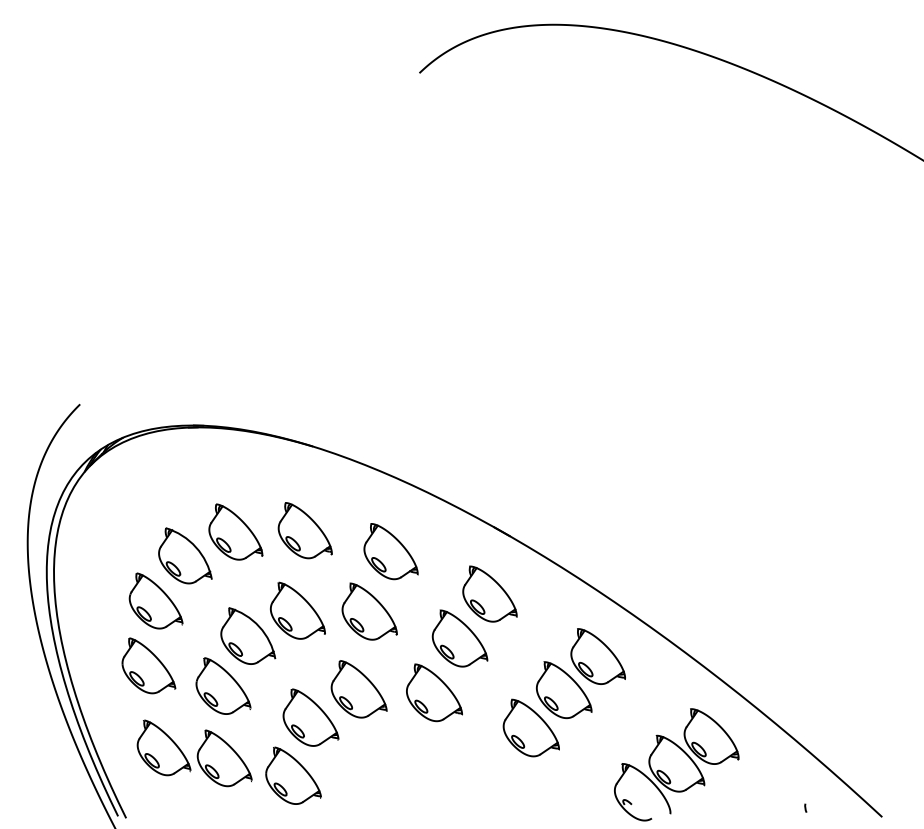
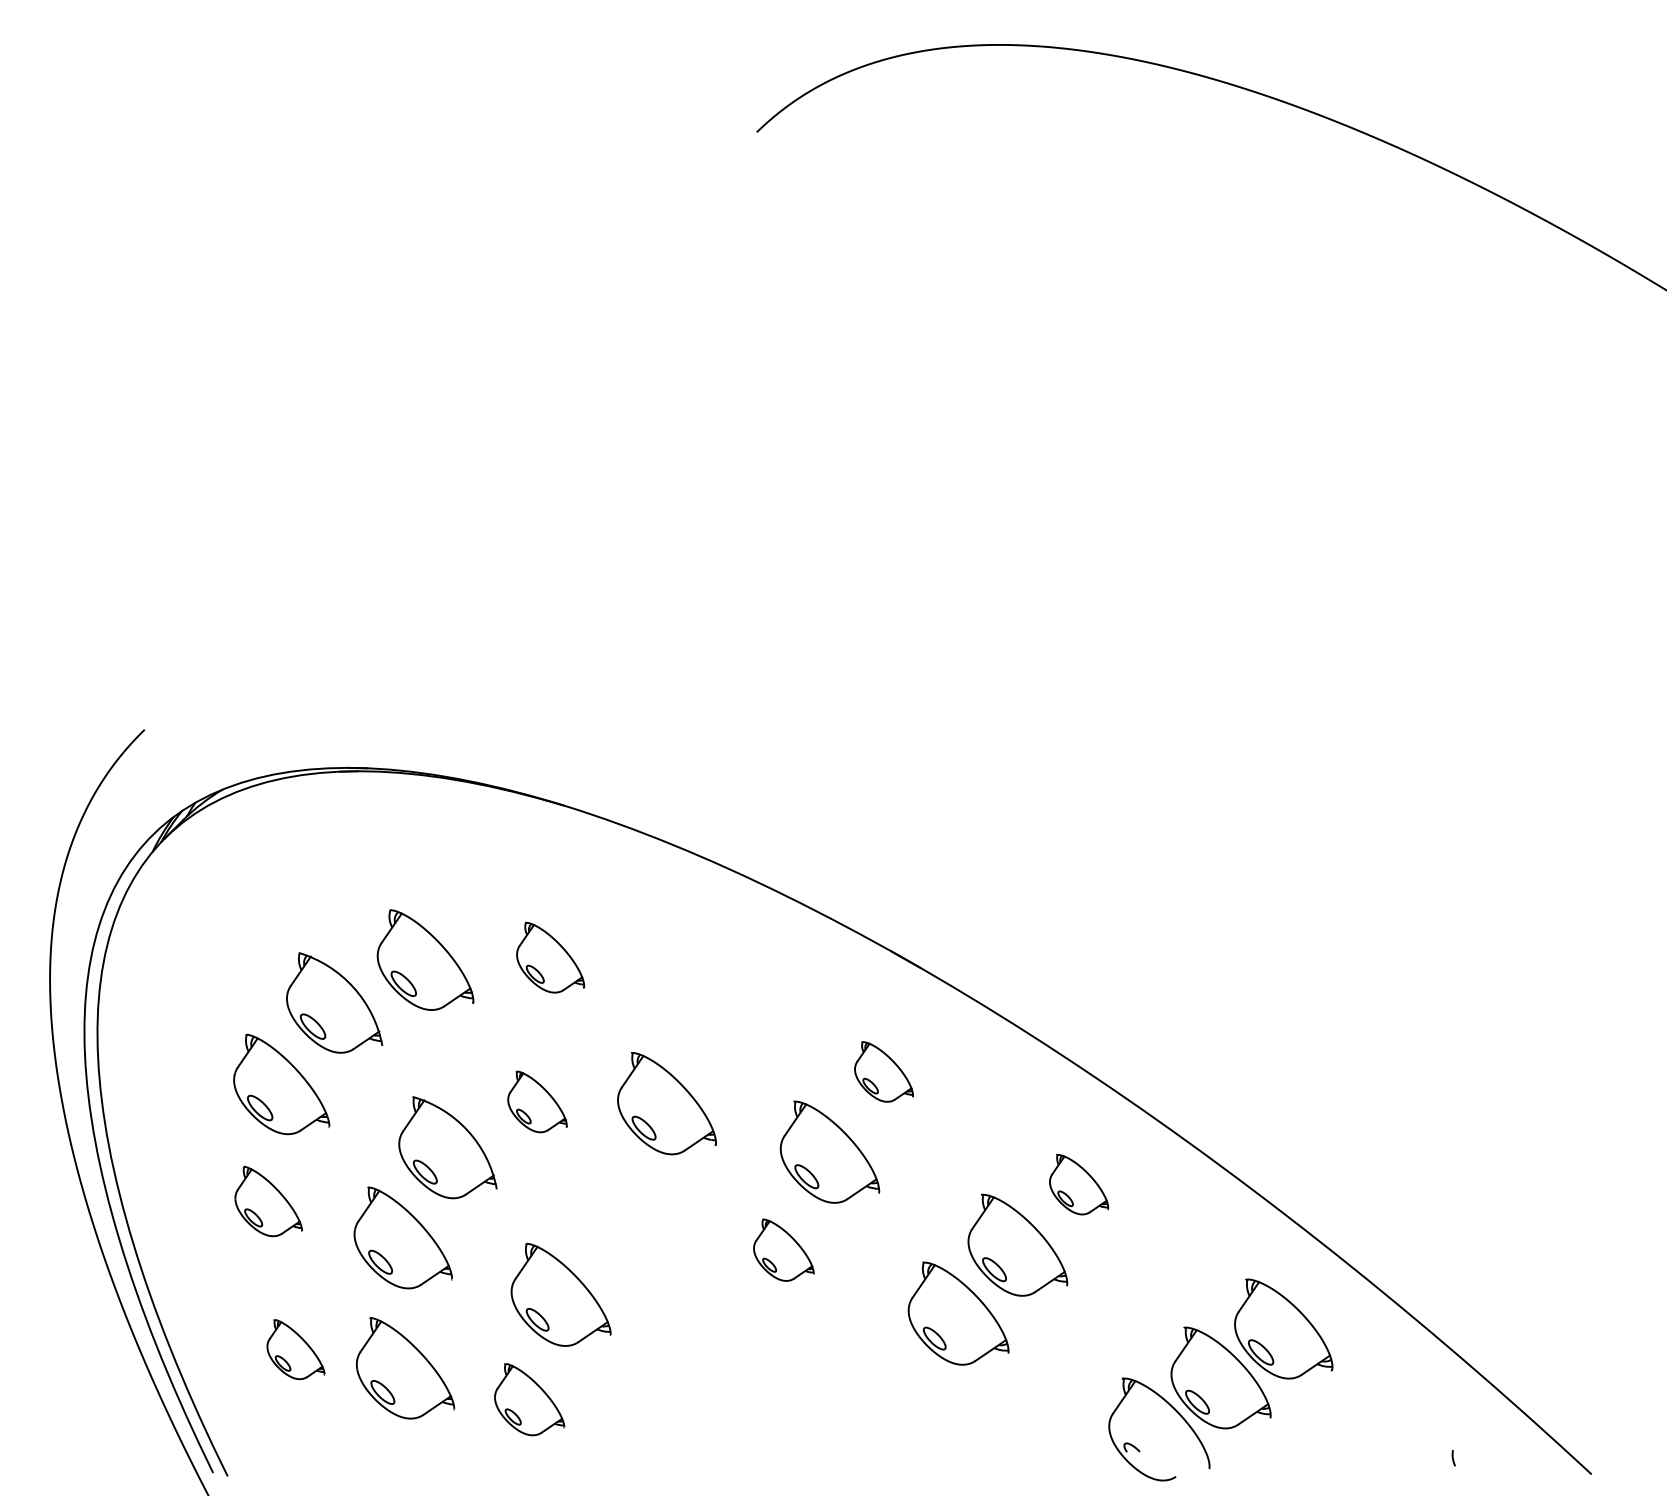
part: (304, 530) -> (549, 957), size x0.7
part: (390, 551) -> (704, 995), removed
part: (489, 593) -> (883, 1070), size x0.6
part: (297, 610) -> (536, 1101), size x0.6
part: (597, 656) -> (1077, 1184), size x0.6
part: (148, 665) -> (267, 1200), size x0.7
part: (358, 689) -> (646, 1244), removed
part: (434, 692) -> (783, 1249), size x0.6
part: (163, 747) -> (295, 1348), size x0.6
part: (293, 775) -> (529, 1399), size x0.7

